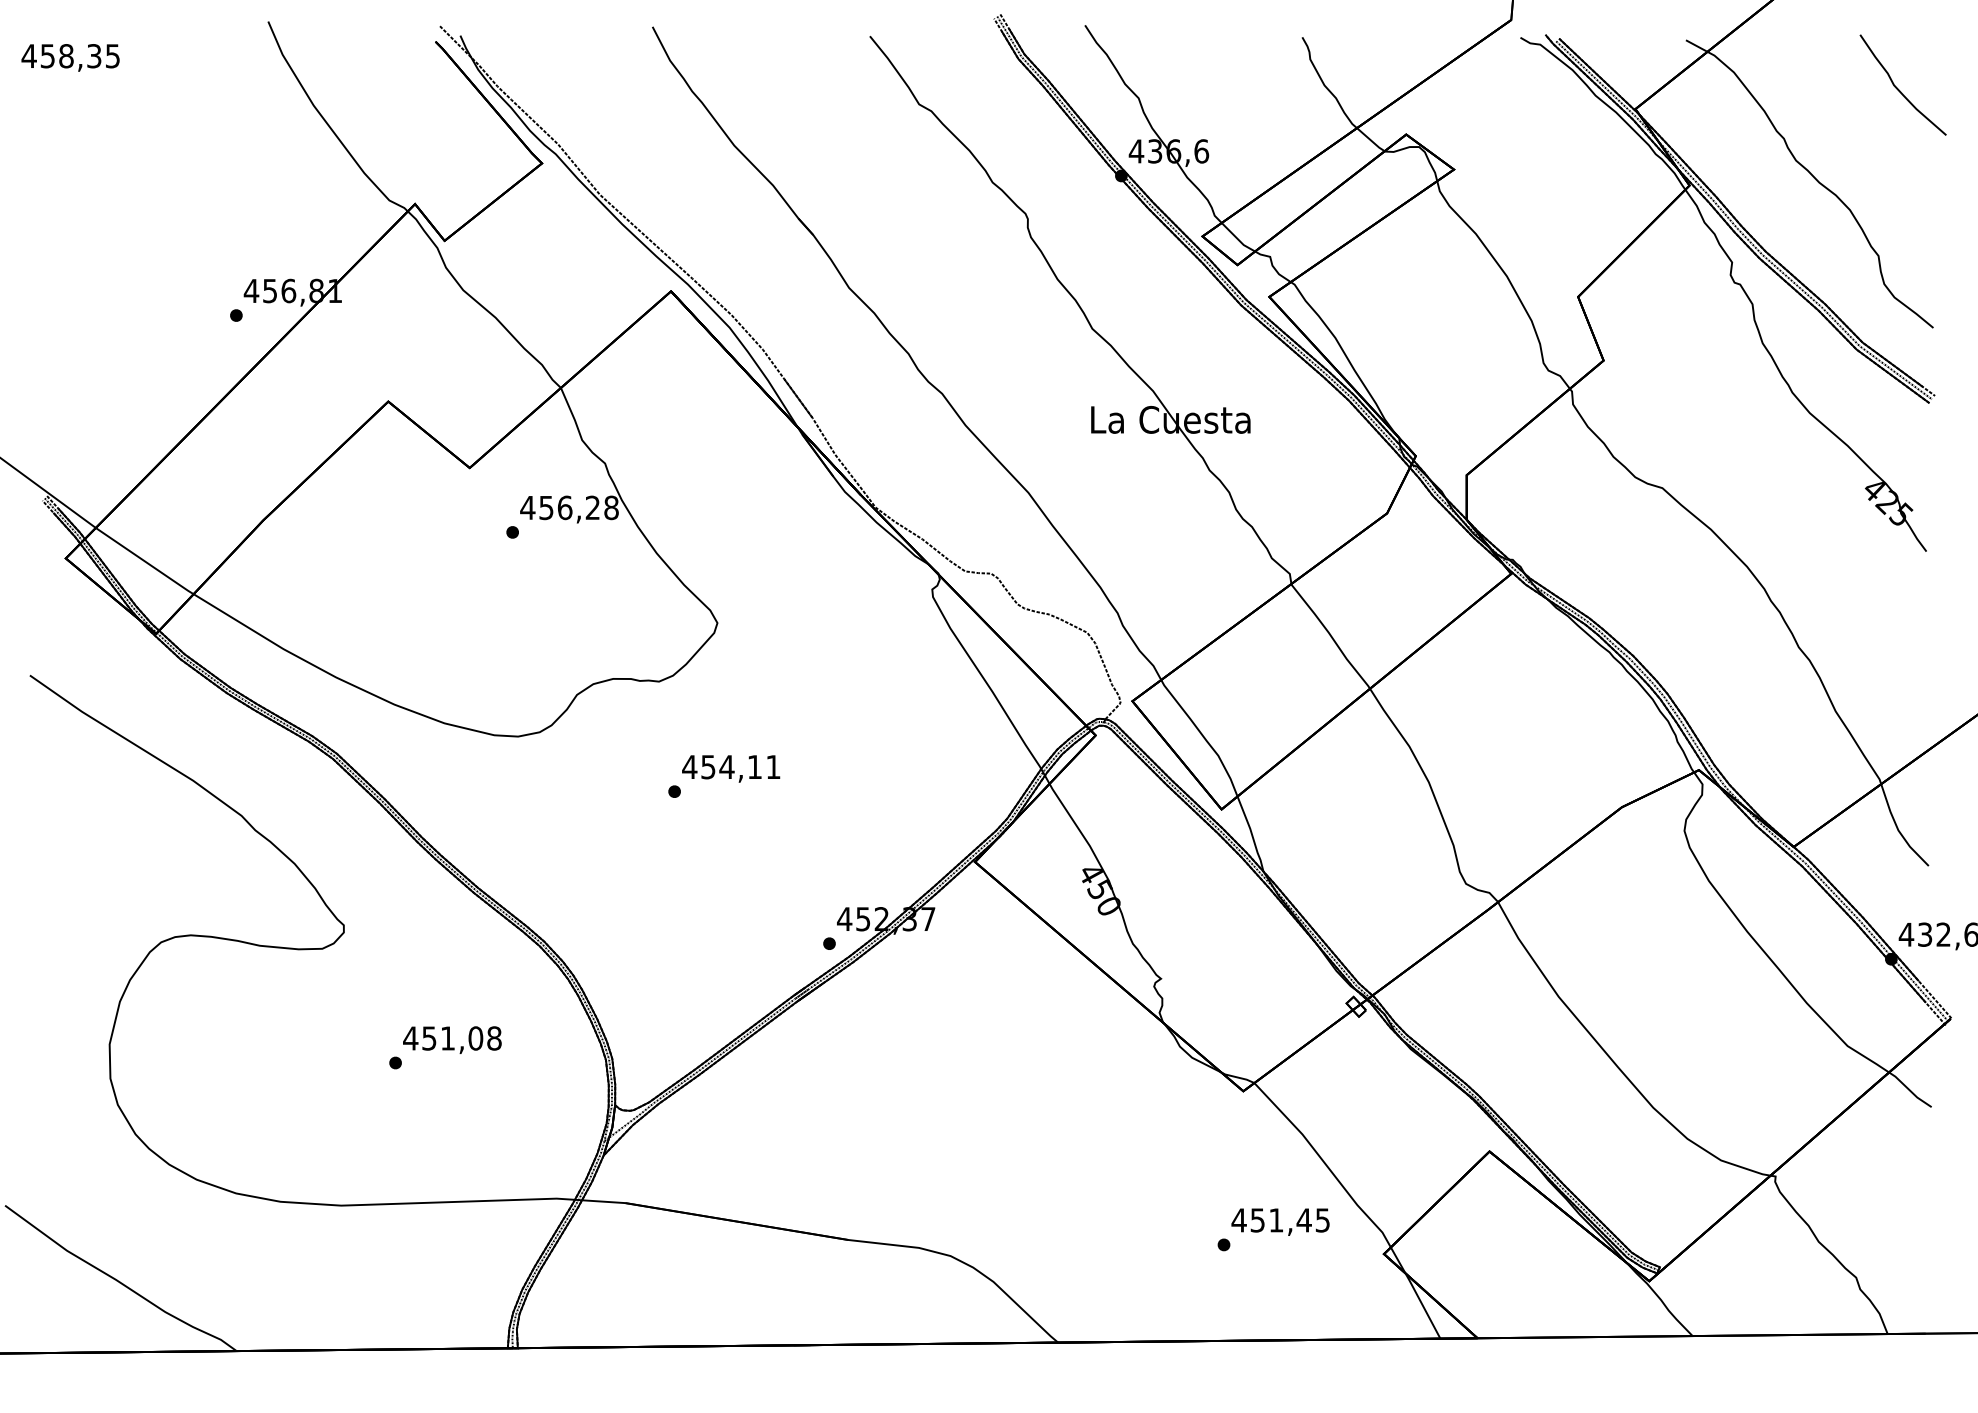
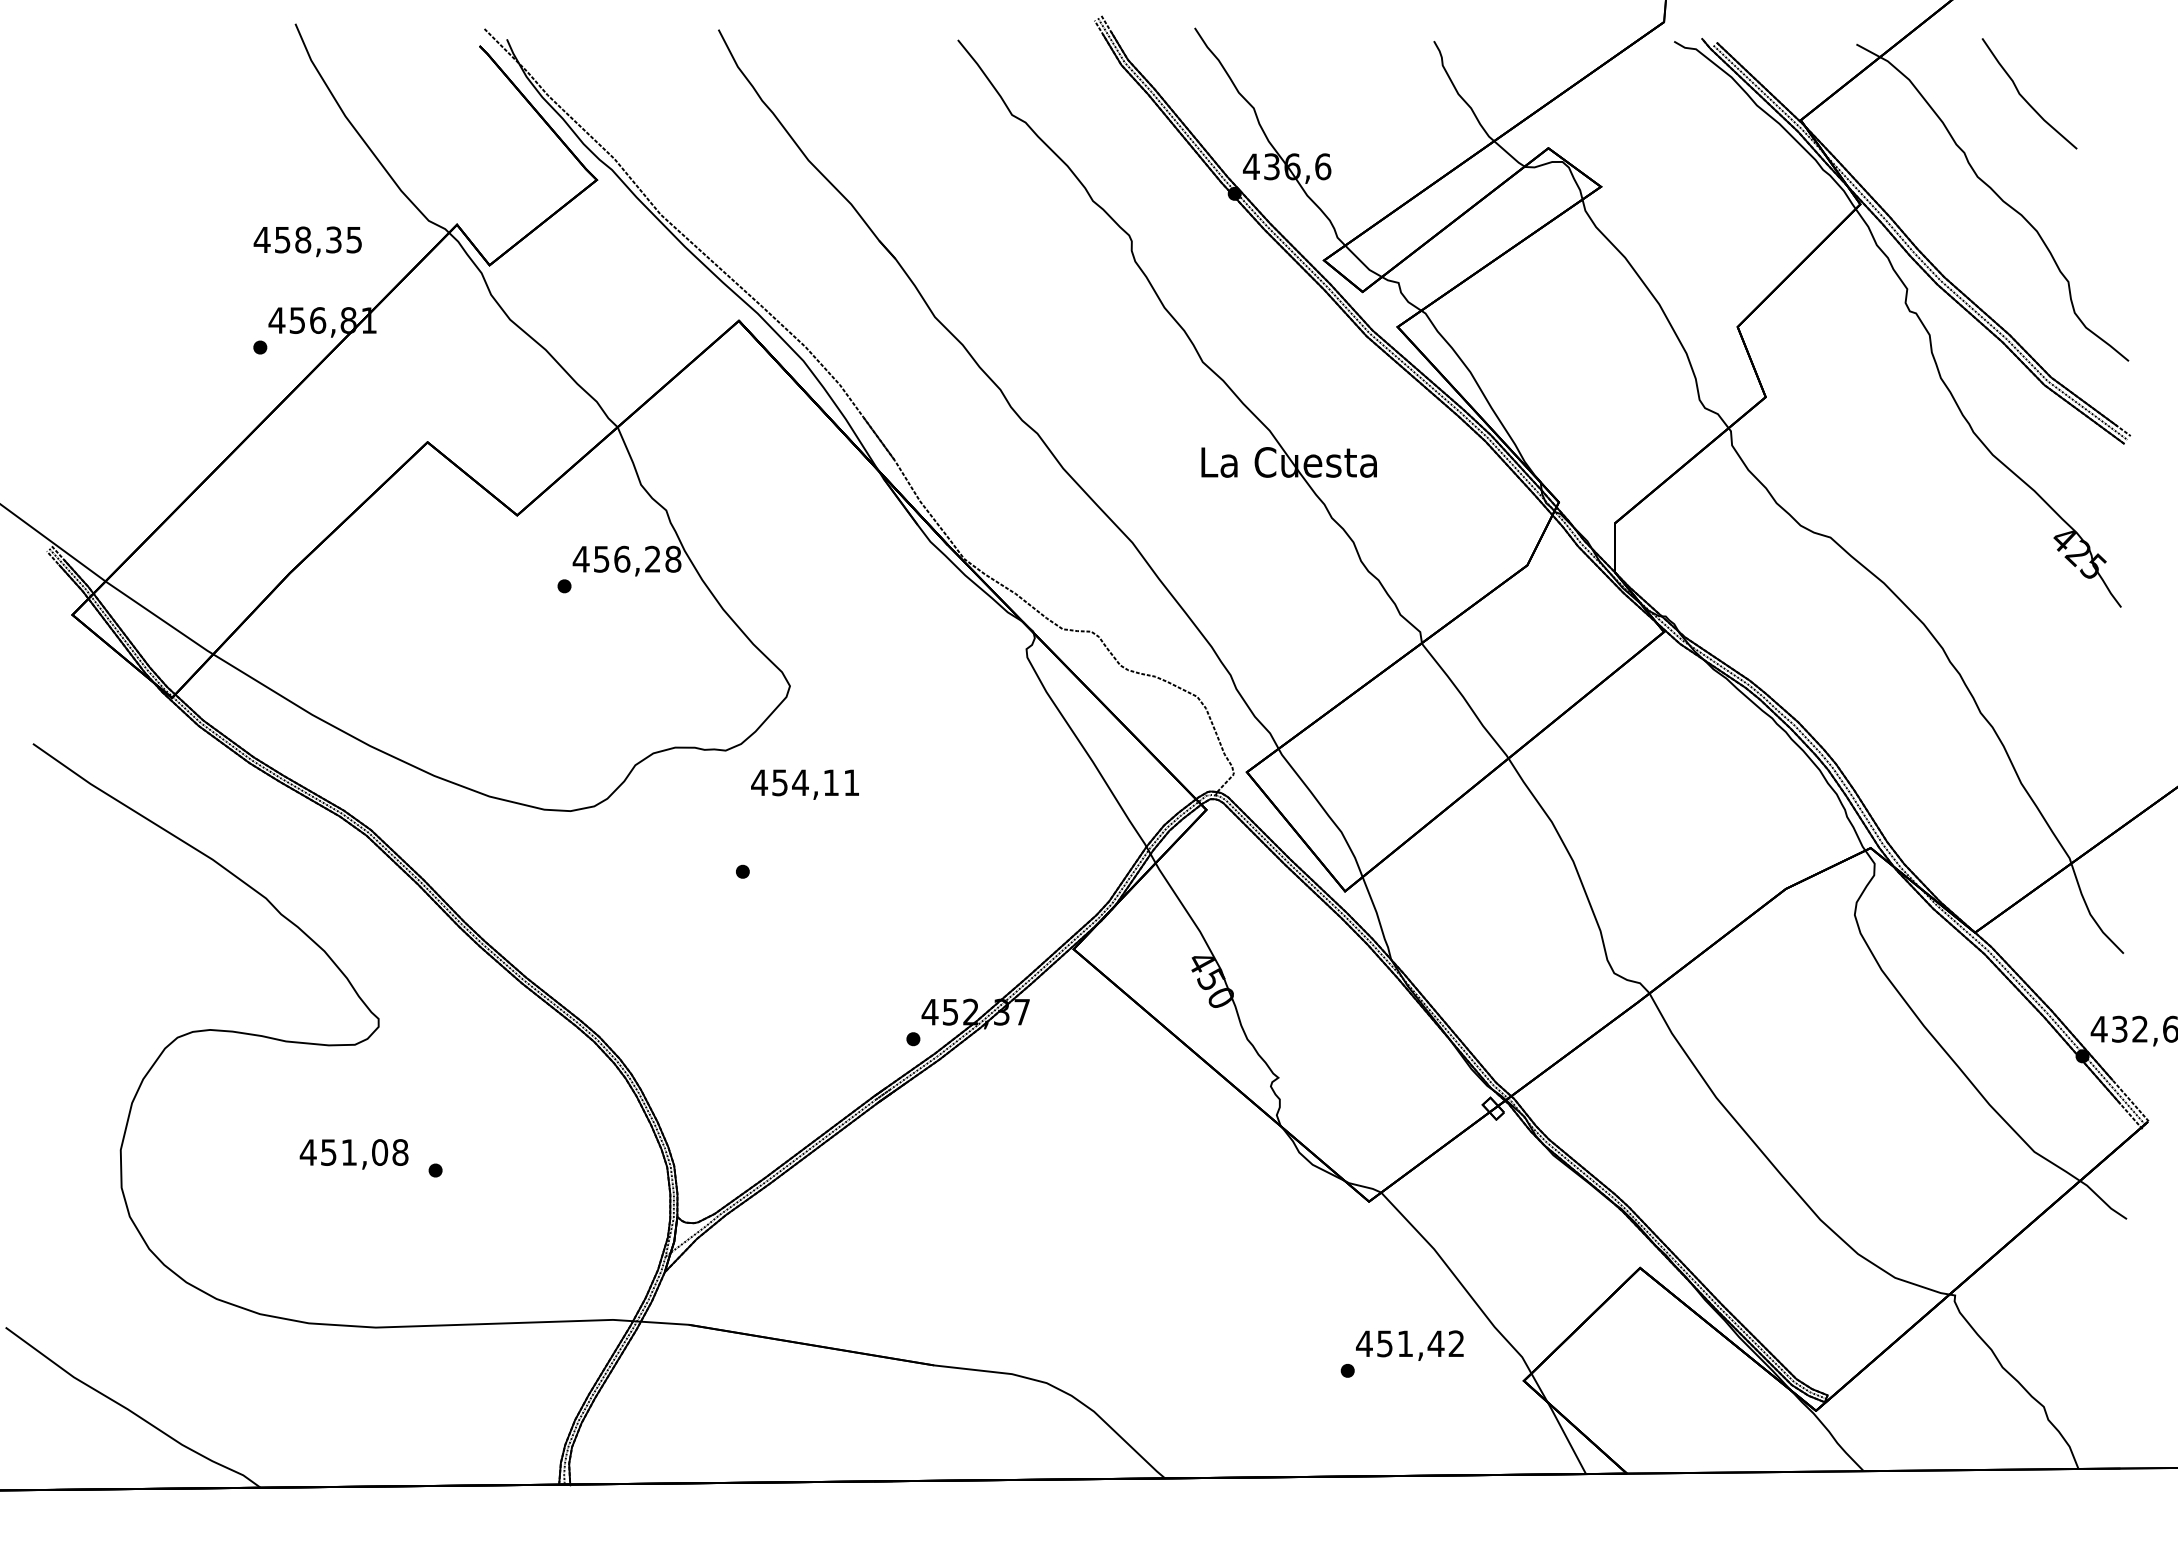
text: (70, 57) -> (307, 241), moved
curve: (1898, 88) -> (2024, 97), moved
text: (730, 768) -> (804, 784), moved
text: (451, 1040) -> (353, 1154), moved
text: (1322, 1220) -> (1456, 1343), 451,45 -> 451,42

